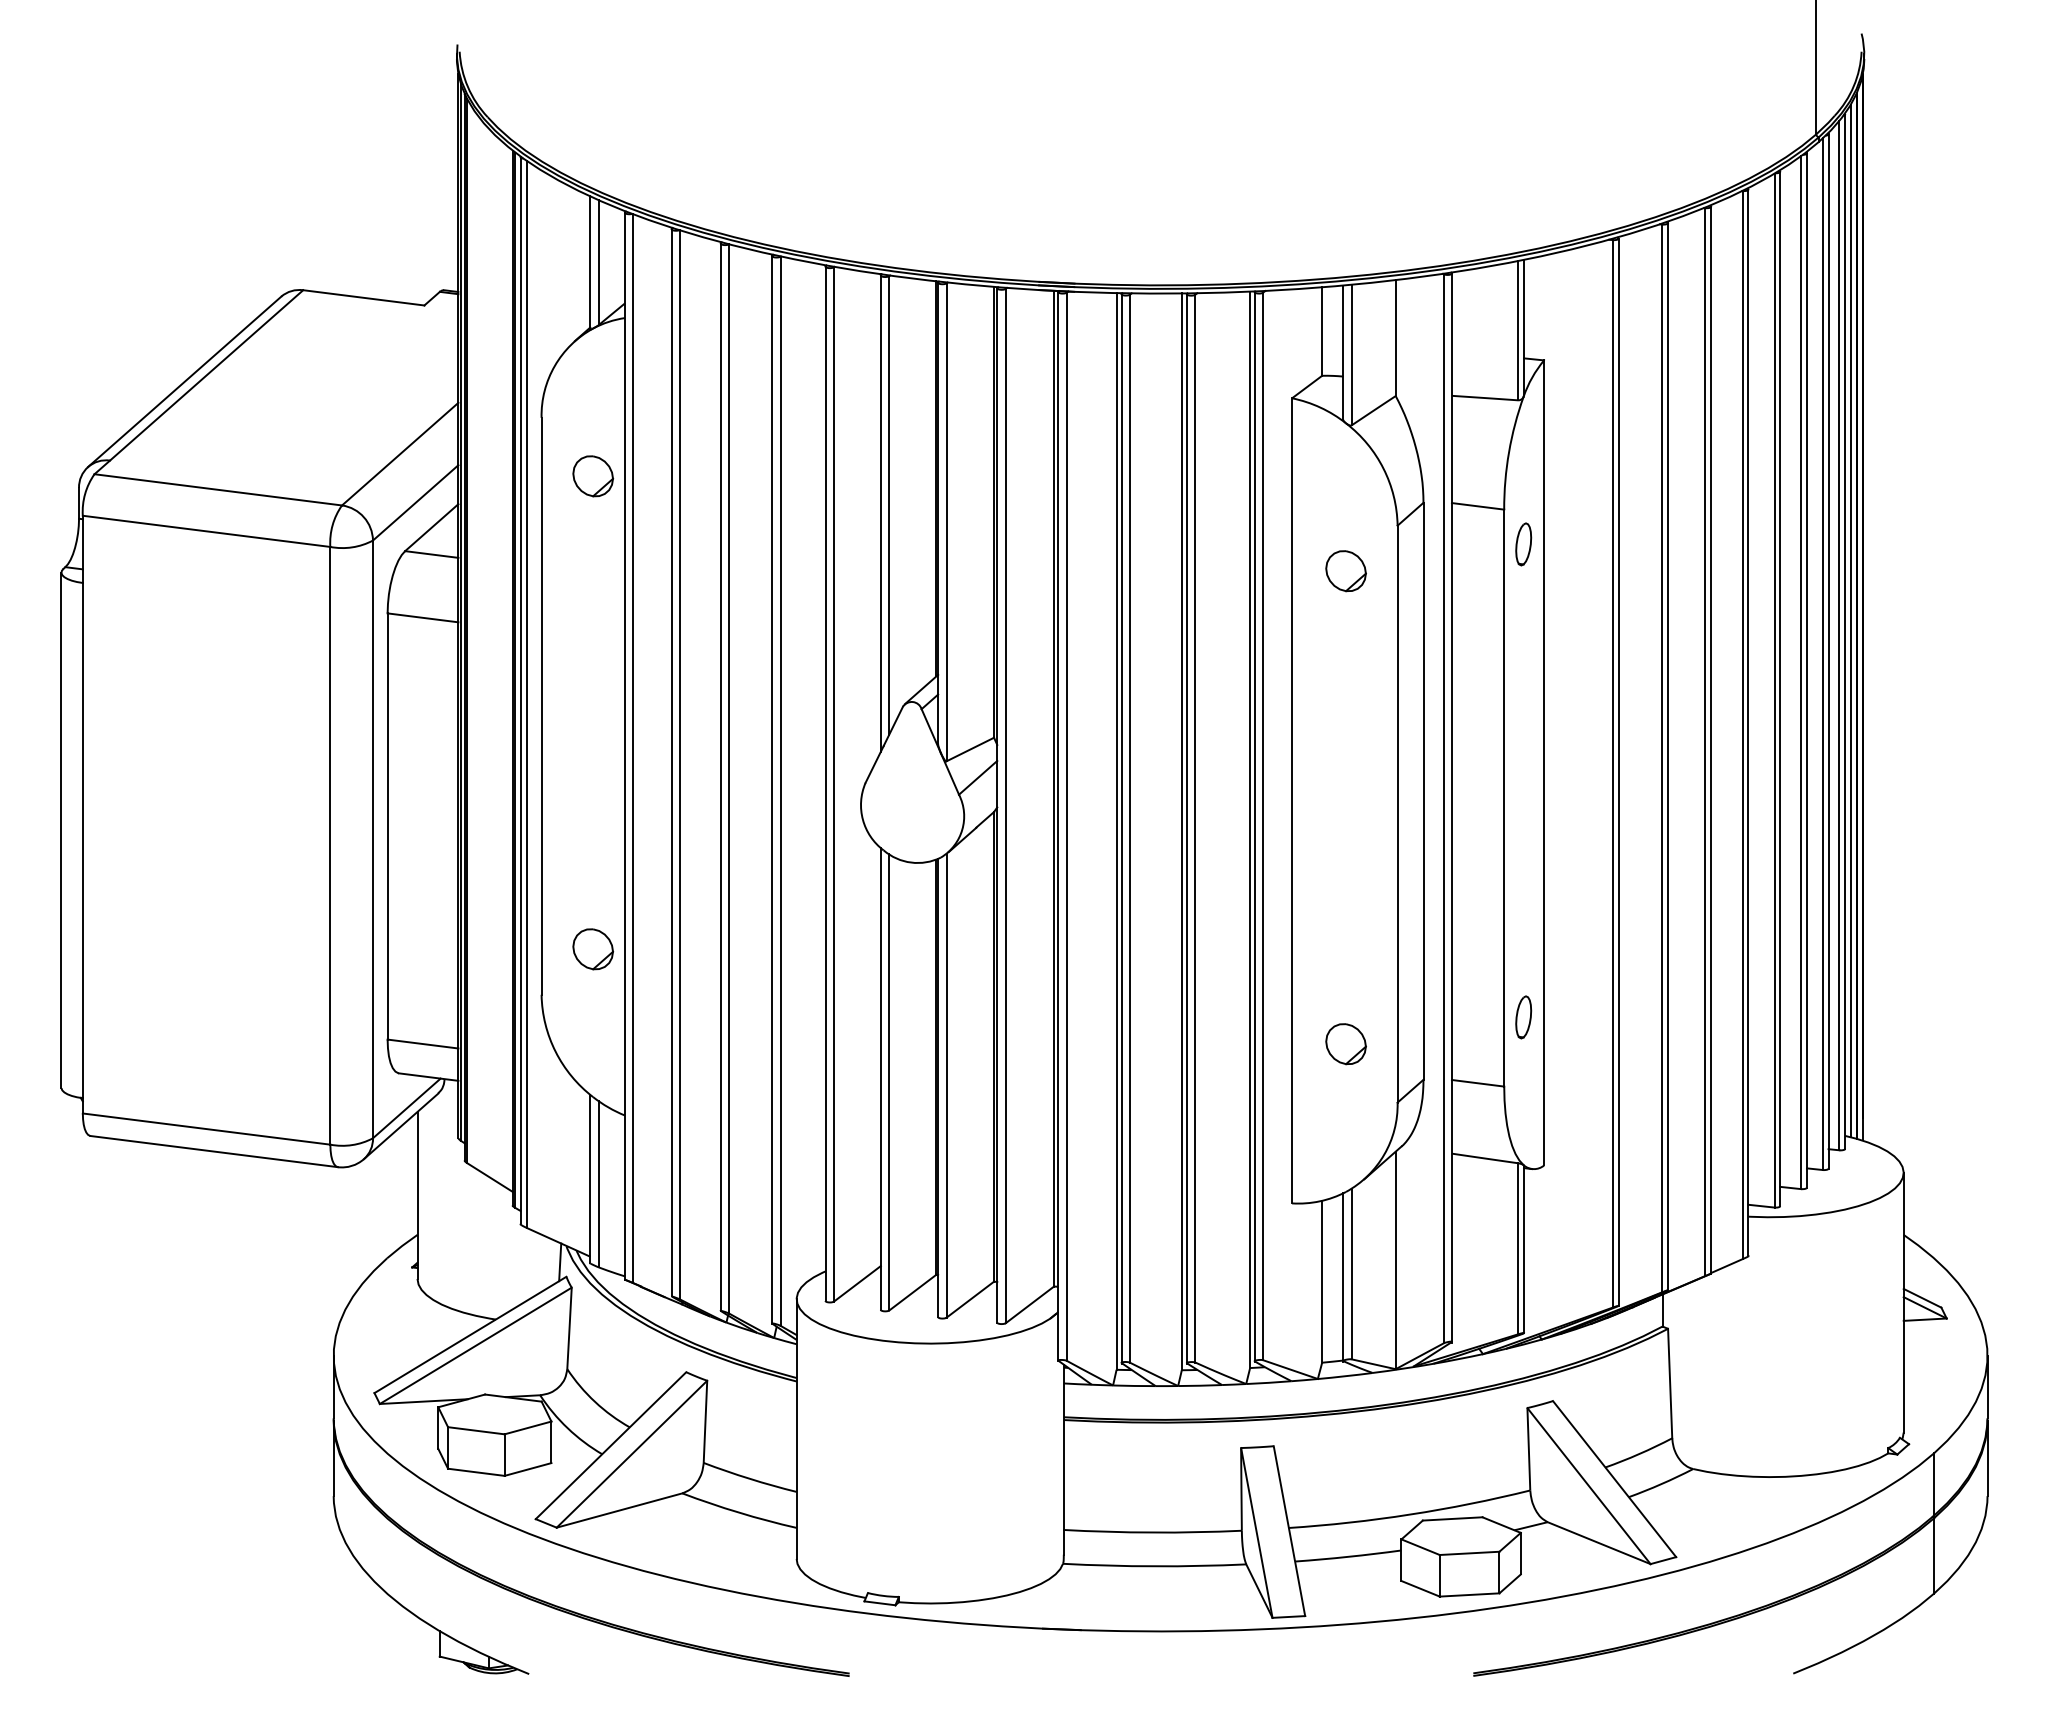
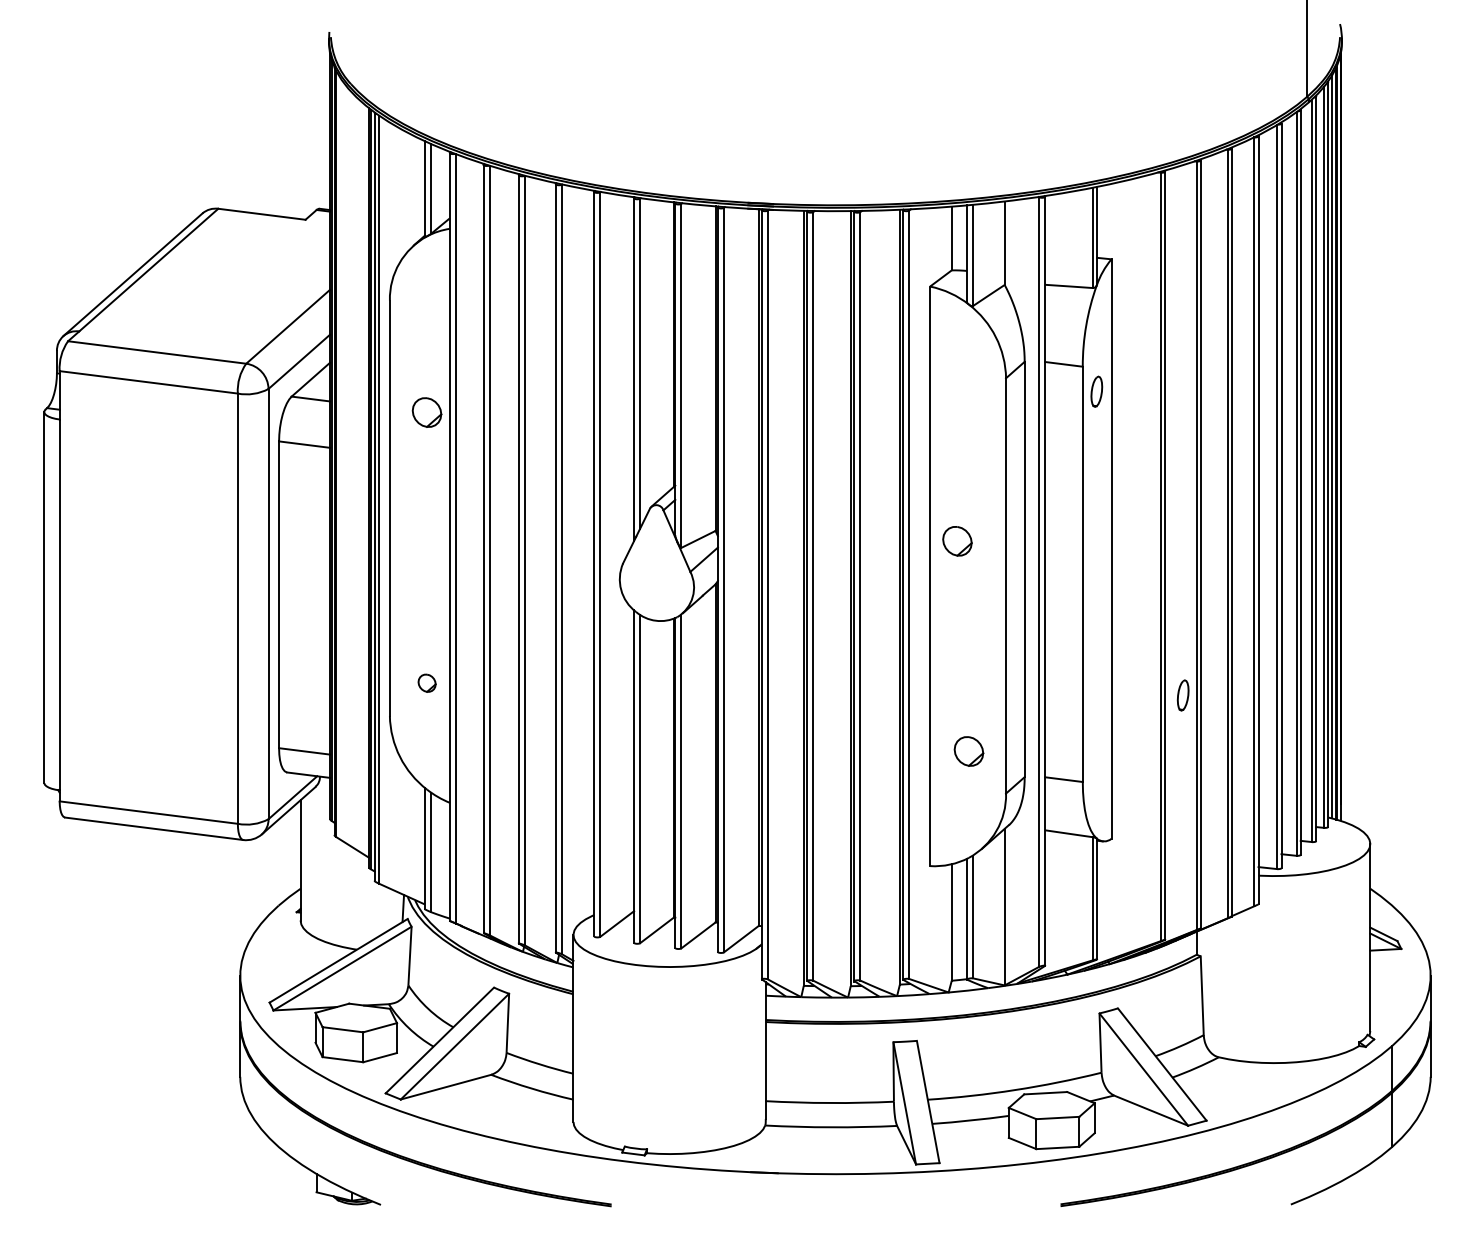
part: (593, 476) -> (427, 412), moved
part: (1345, 571) -> (957, 541), moved
part: (593, 949) -> (427, 683), size x0.6
part: (1523, 1017) -> (1183, 695), moved

